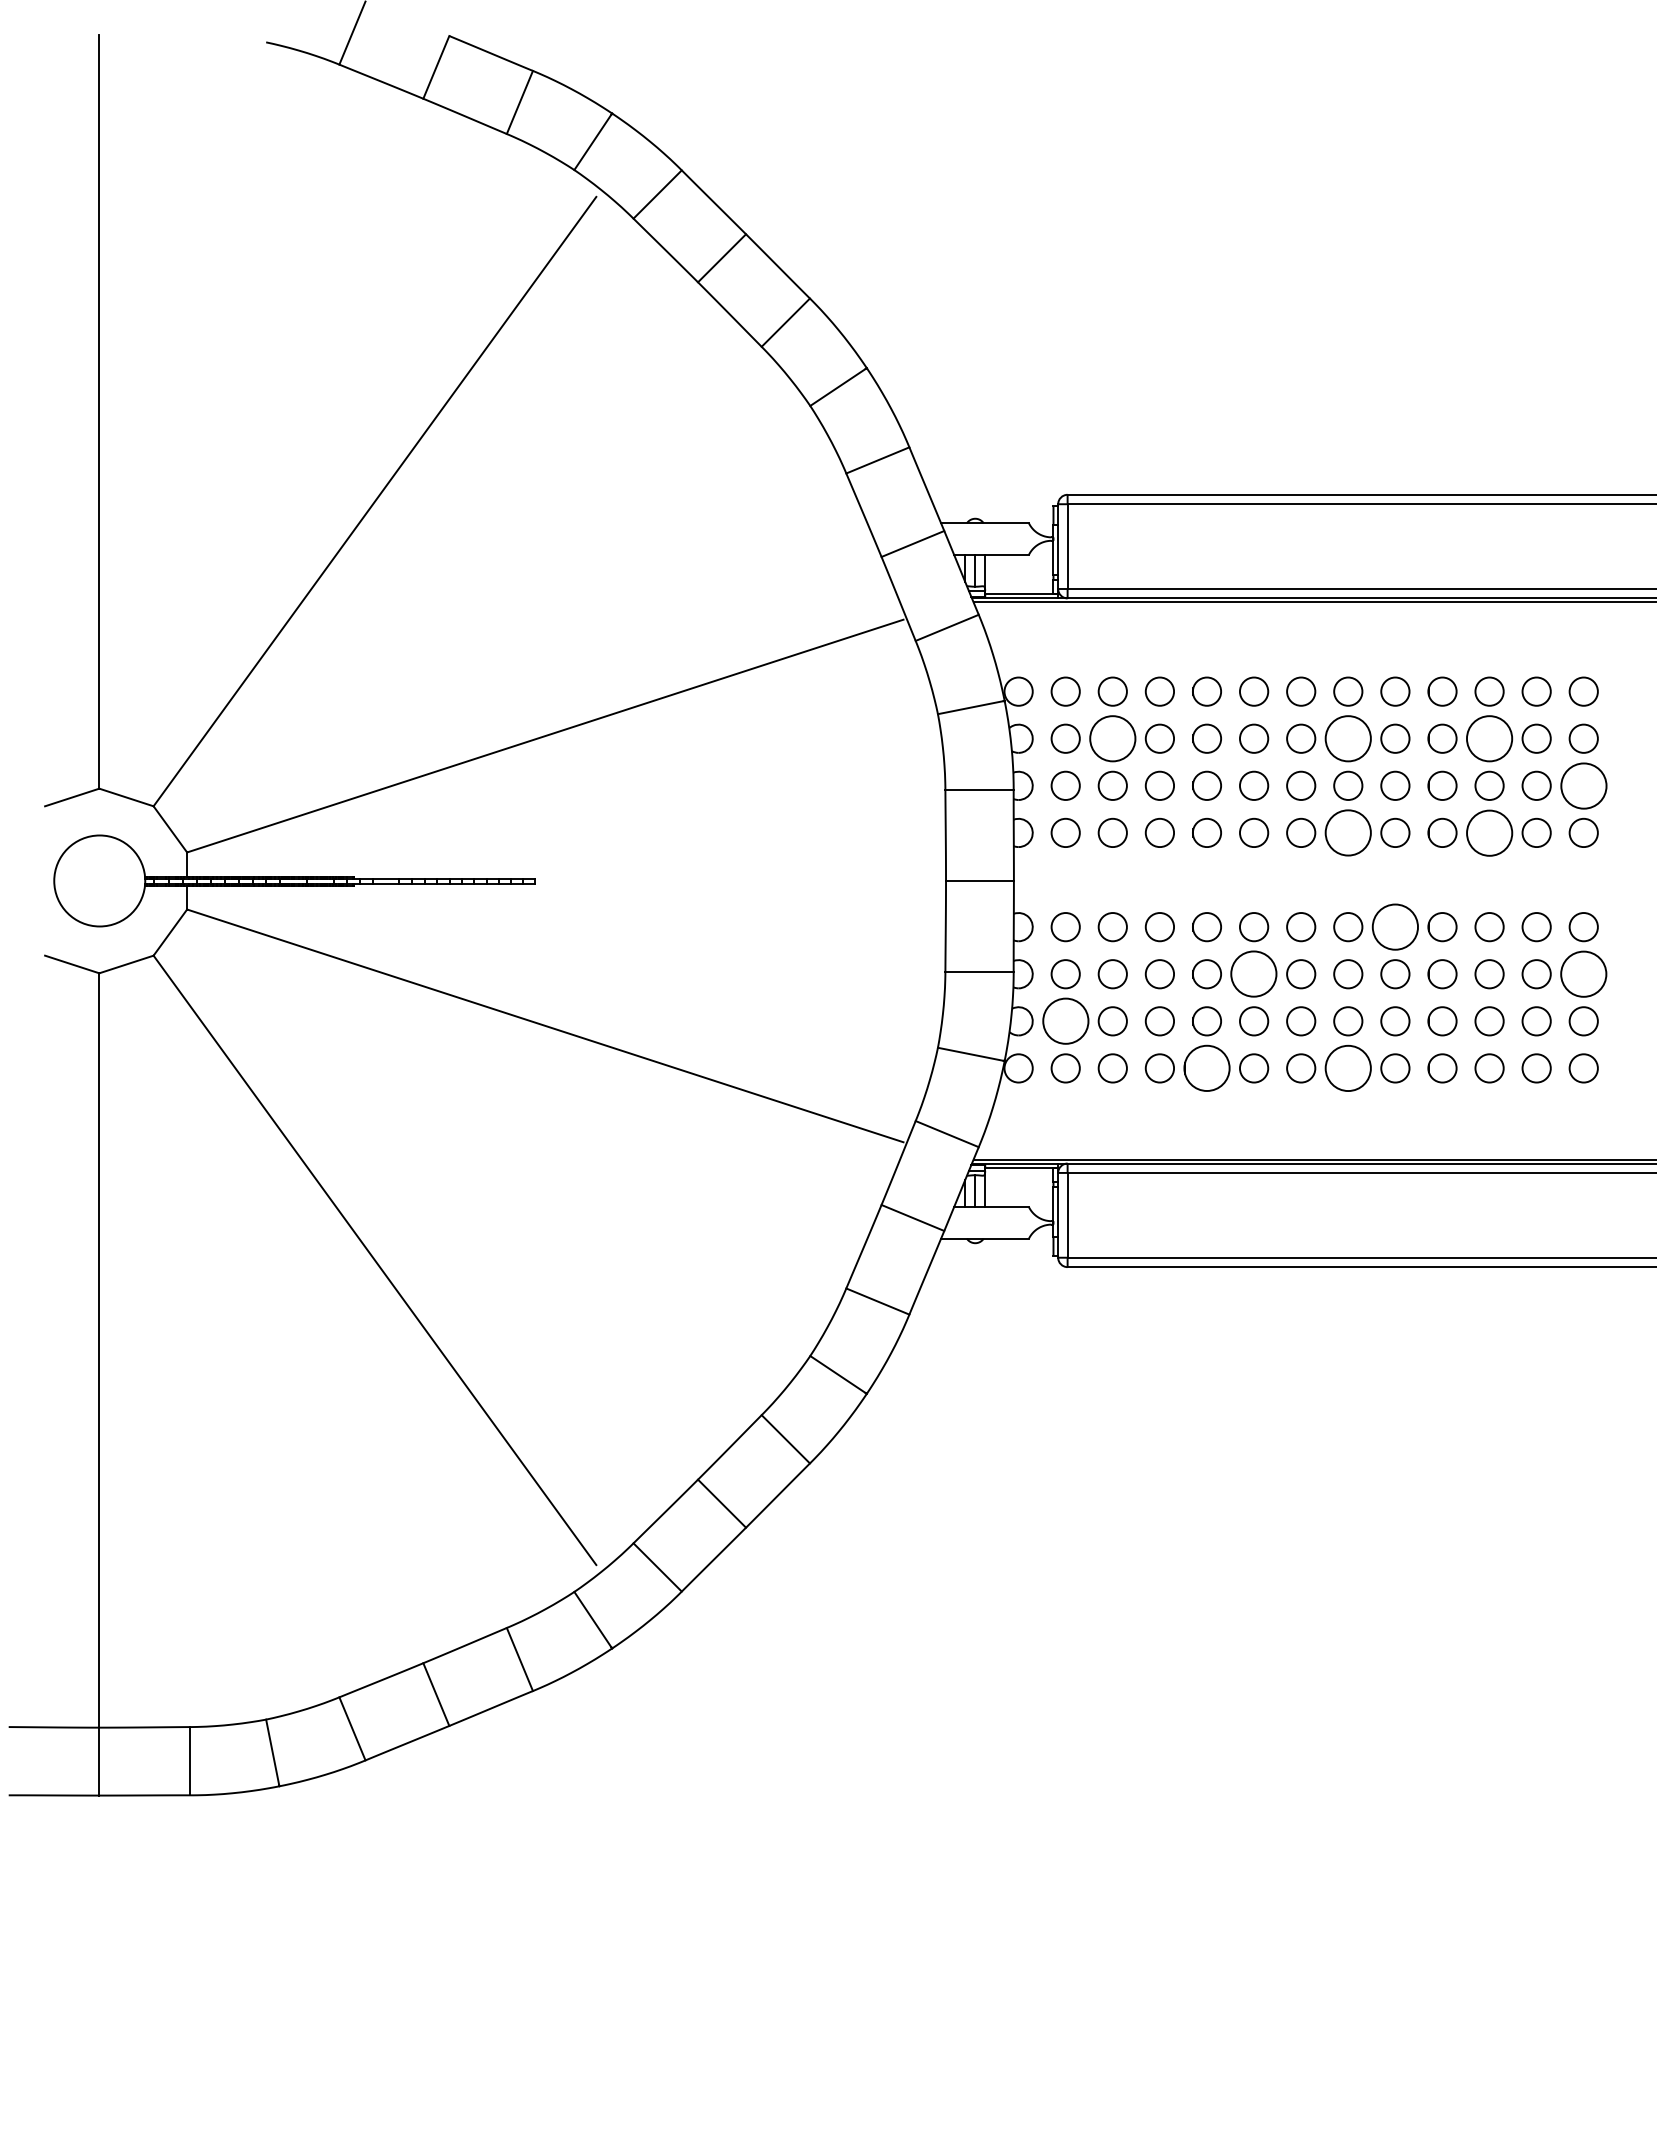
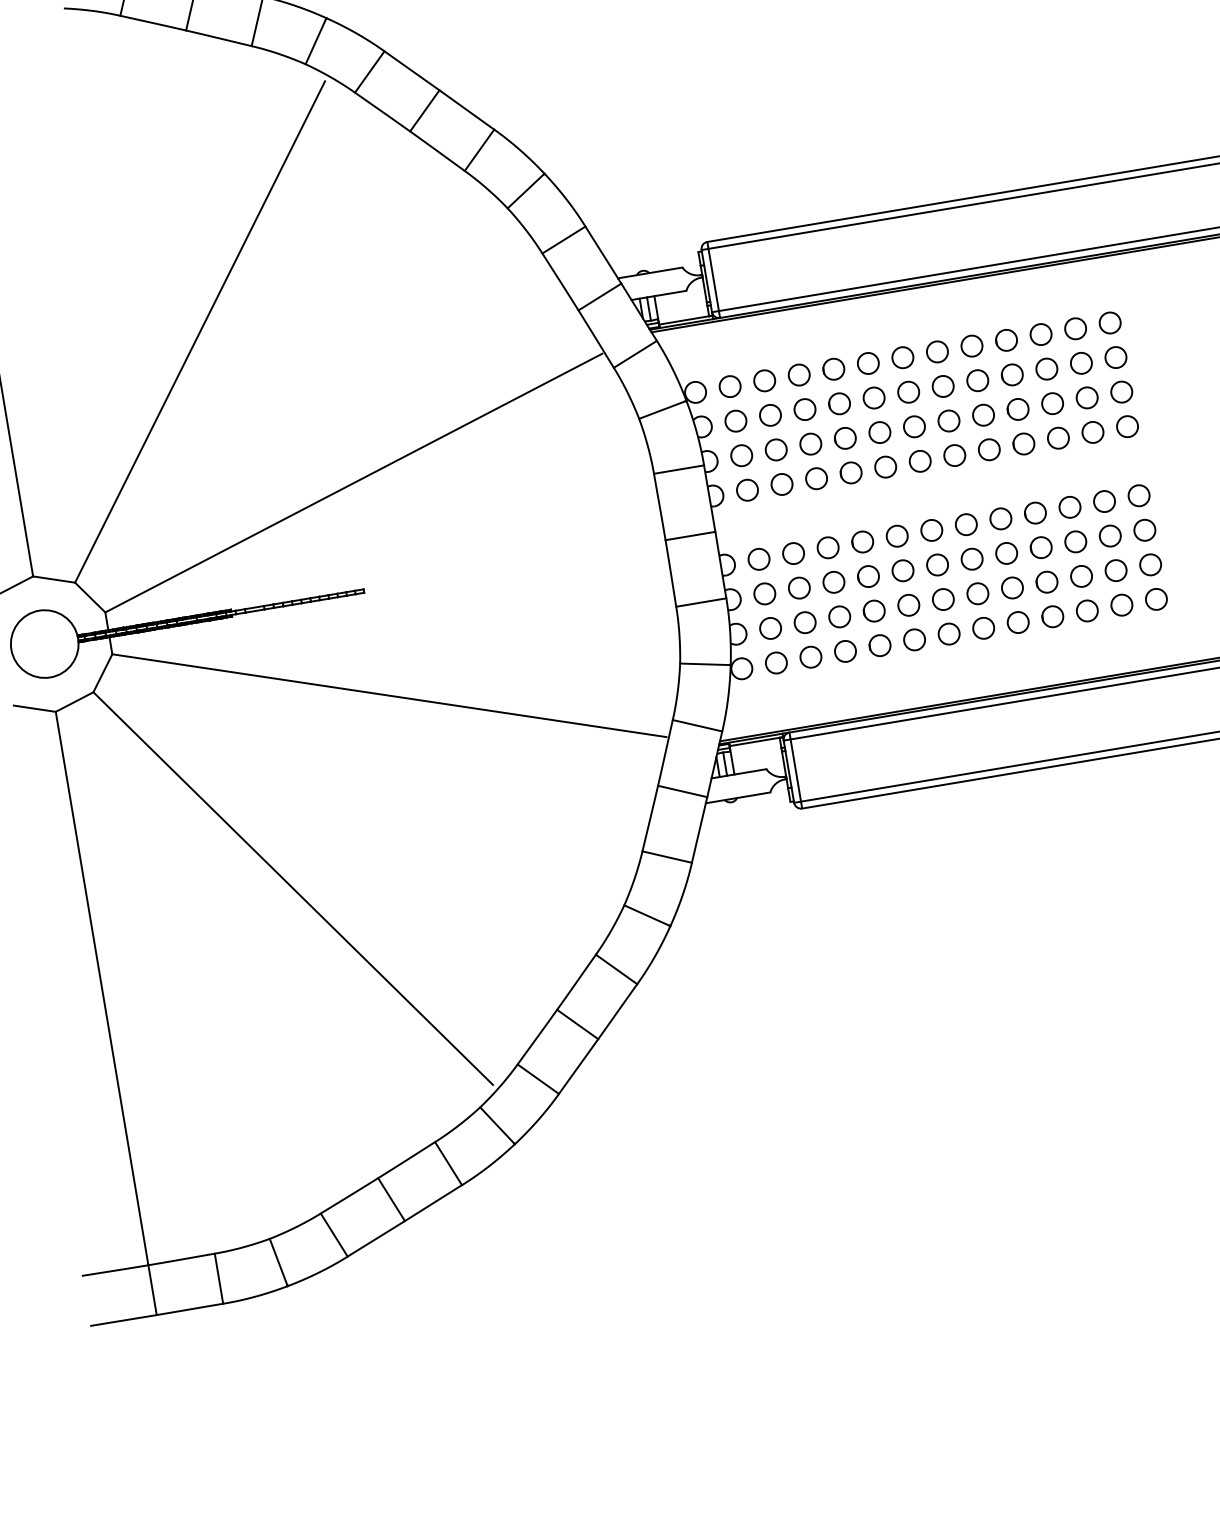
circle: (1112, 738) -> (770, 415), size x0.62
circle: (1348, 738) -> (943, 386), size x0.62
circle: (1489, 738) -> (1046, 368), size x0.62
circle: (1583, 785) -> (1121, 391), size x0.62
circle: (1348, 832) -> (954, 455), size x0.62
circle: (1489, 832) -> (1058, 437), size x0.62
circle: (1395, 927) -> (1001, 519), size x0.62
circle: (1254, 974) -> (903, 570), size x0.62
circle: (1583, 974) -> (1144, 530), size x0.62
circle: (1065, 1021) -> (770, 628), size x0.62
circle: (1206, 1068) -> (879, 645), size x0.62
circle: (1348, 1068) -> (983, 628), size x0.62

